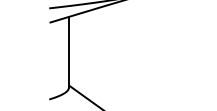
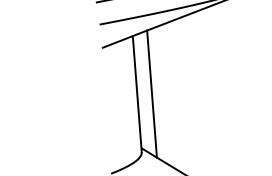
line: (77, 52) -> (151, 93), added

